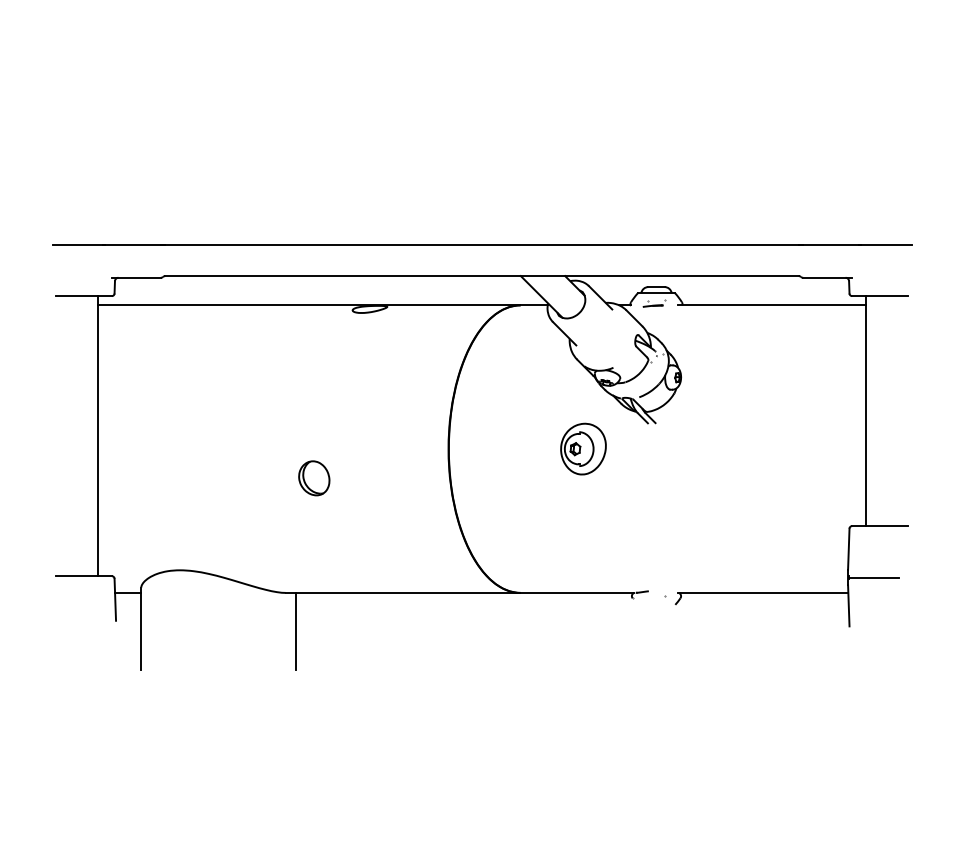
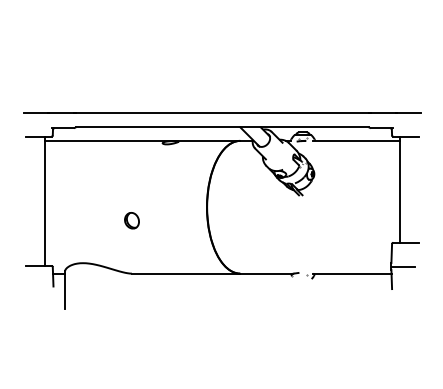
part: (583, 447) -> (269, 206), removed
part: (313, 477) -> (131, 220), moved
line: (295, 631) -> (136, 291), removed

